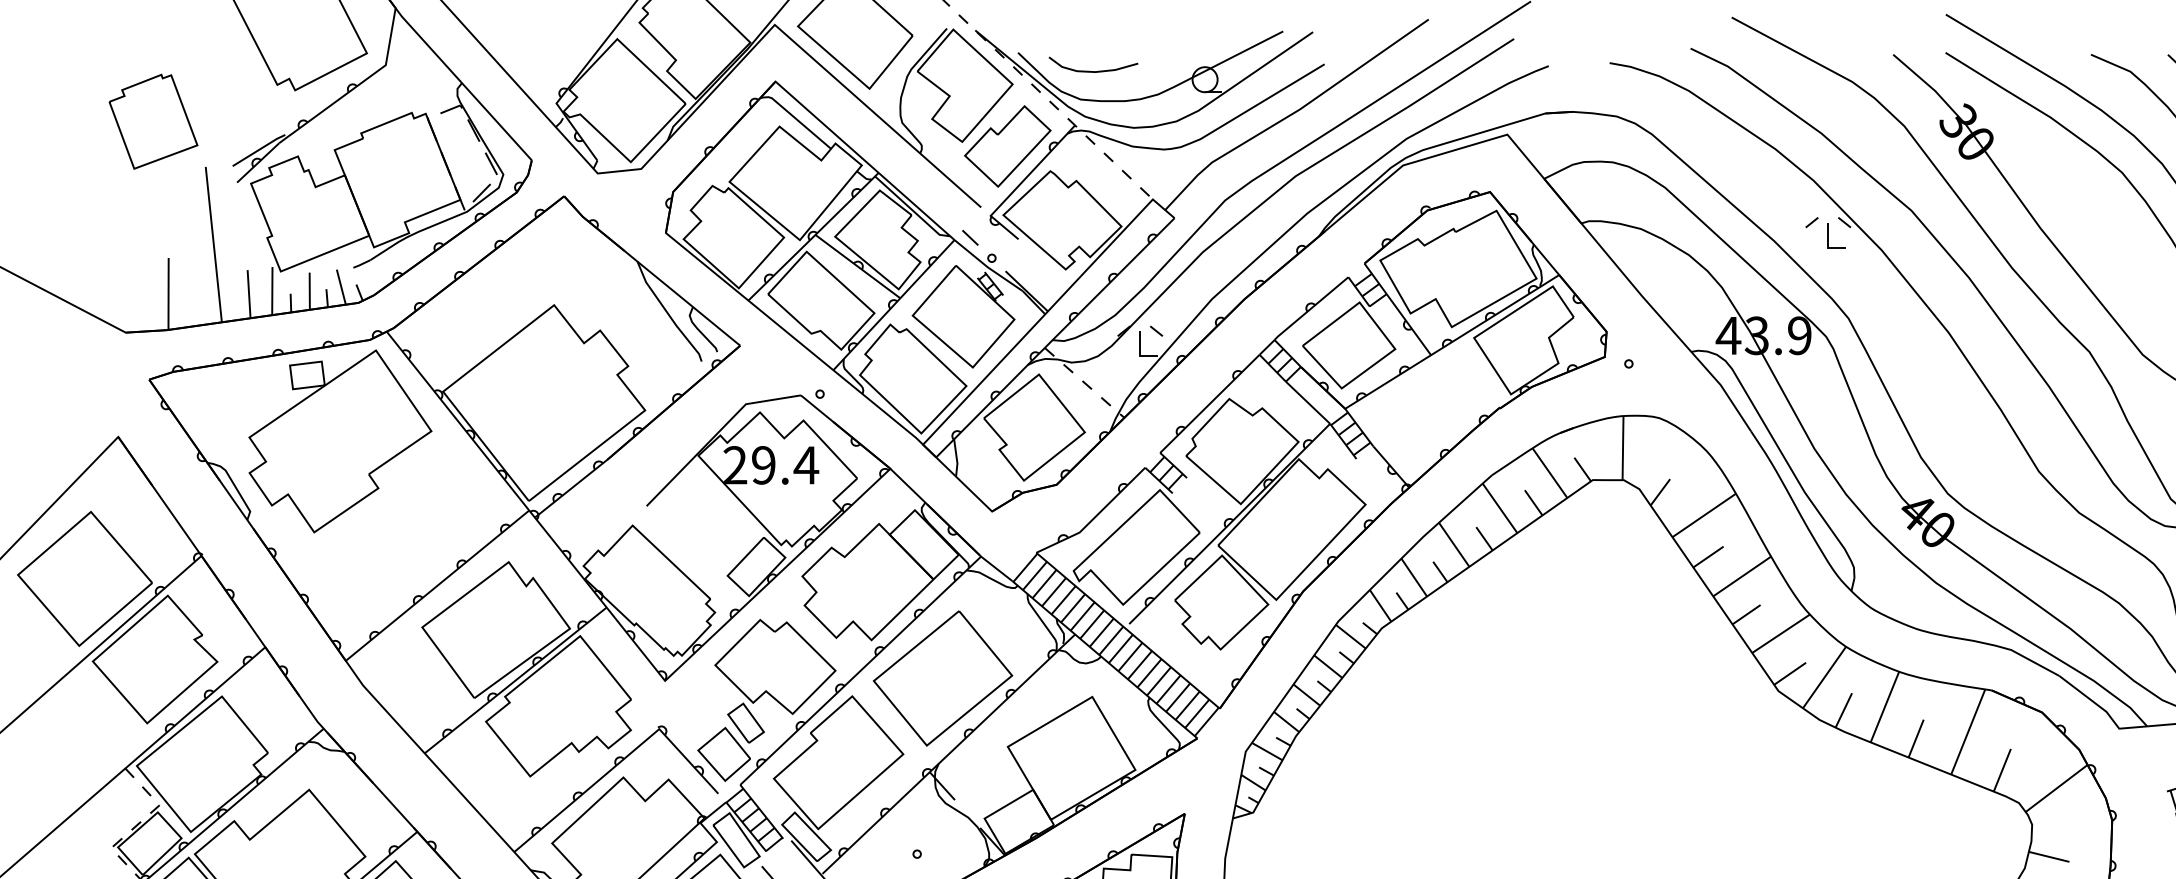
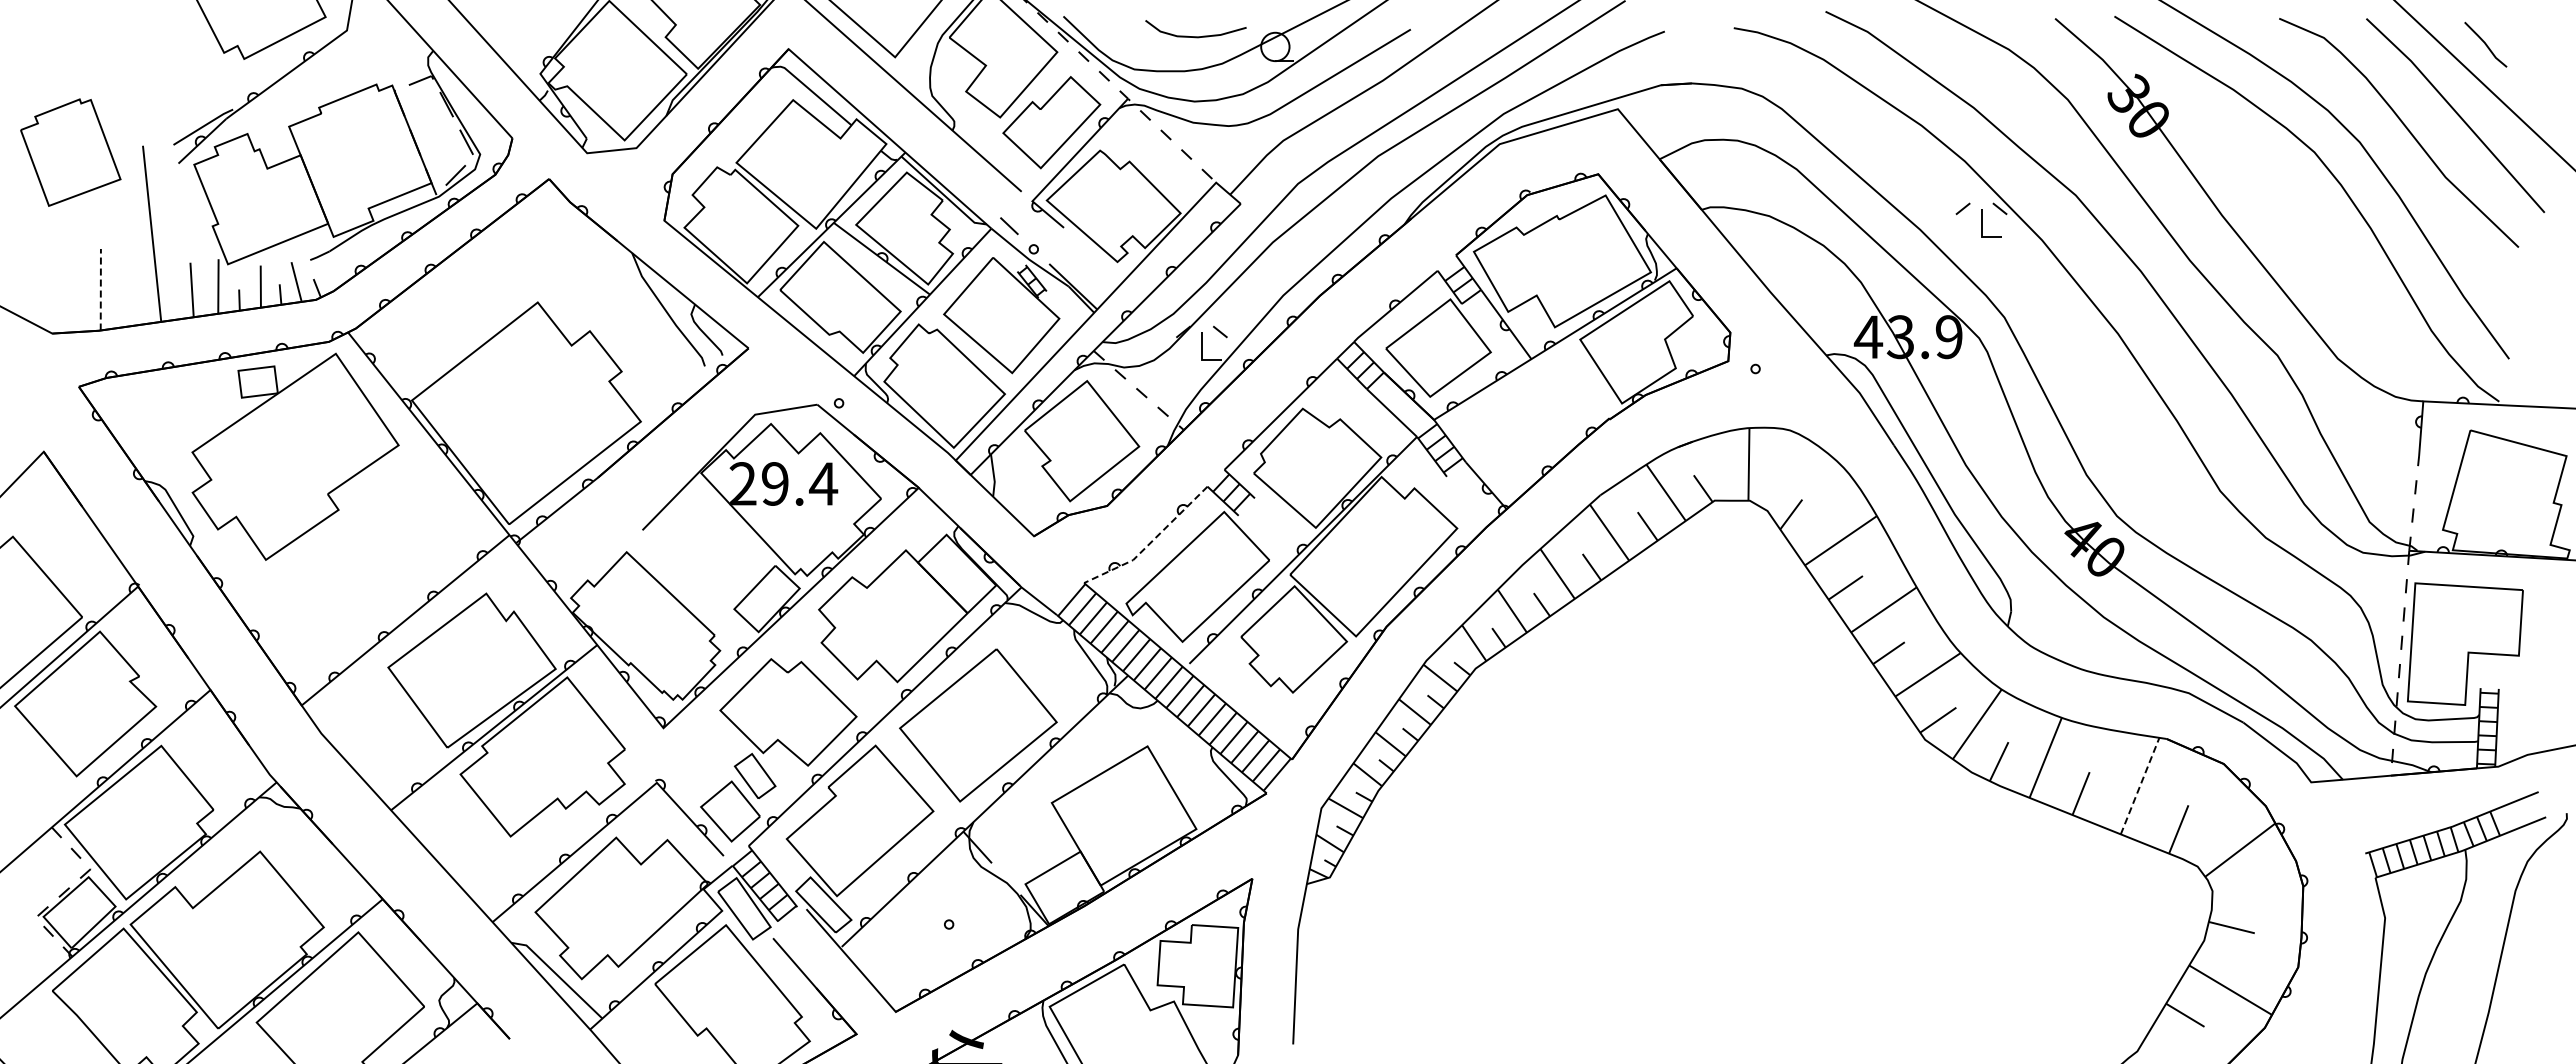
curve: (1093, 71) -> (1195, 36), moved
part: (153, 121) -> (70, 152), moved
line: (168, 293) -> (100, 289), solid -> dashed
line: (1094, 517) -> (1150, 543), solid -> dashed
line: (1968, 732) -> (2140, 786), solid -> dashed

